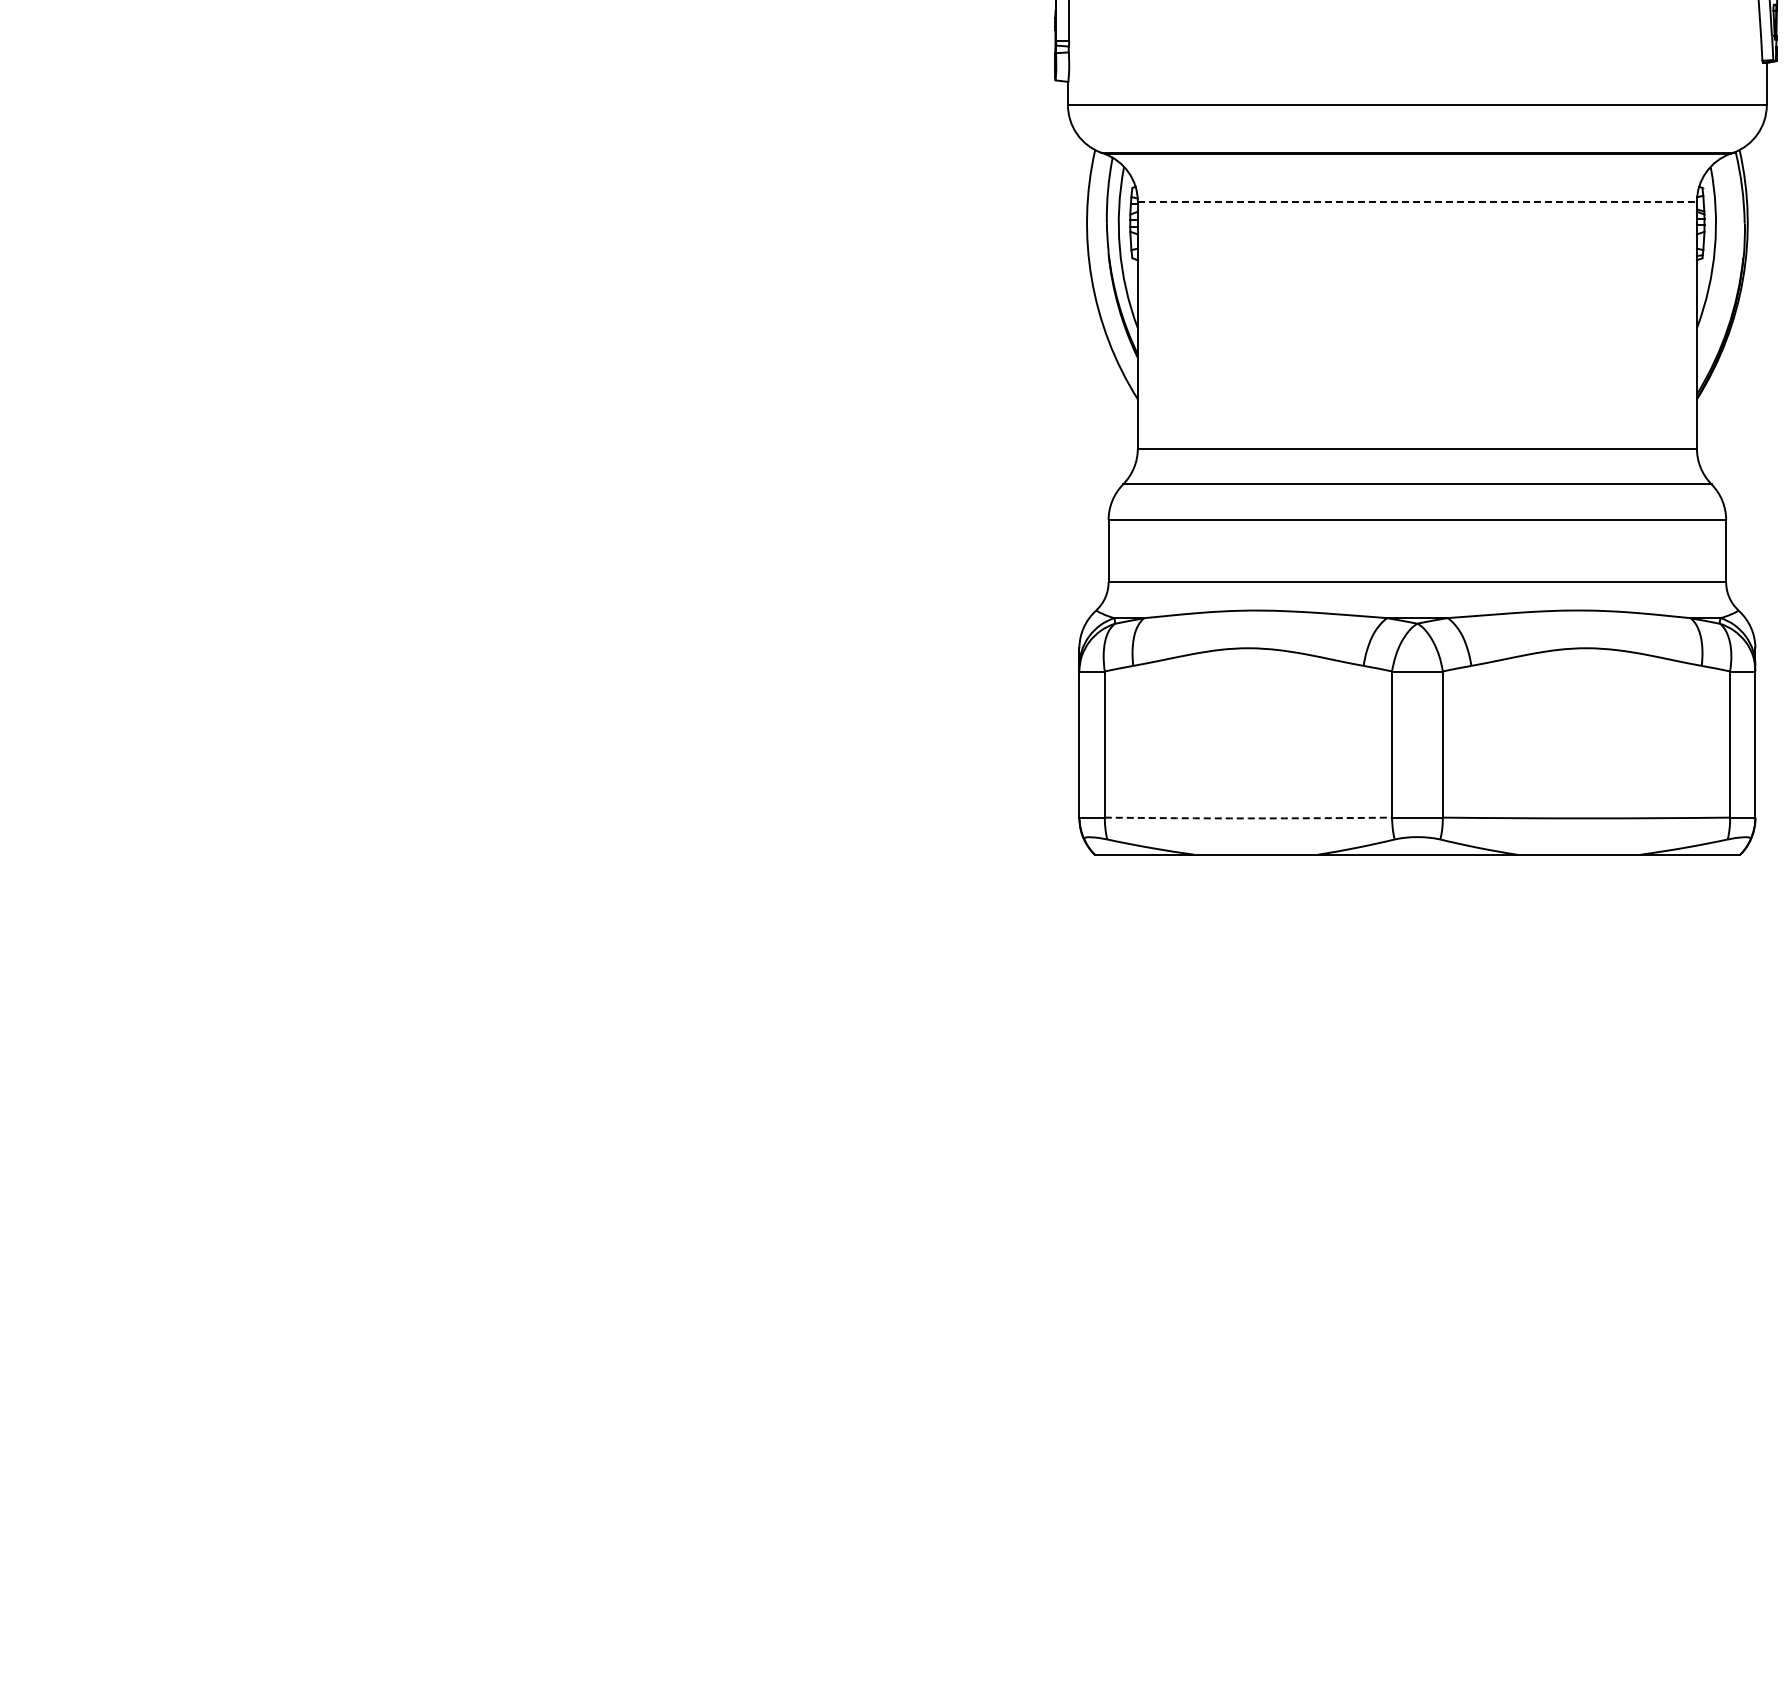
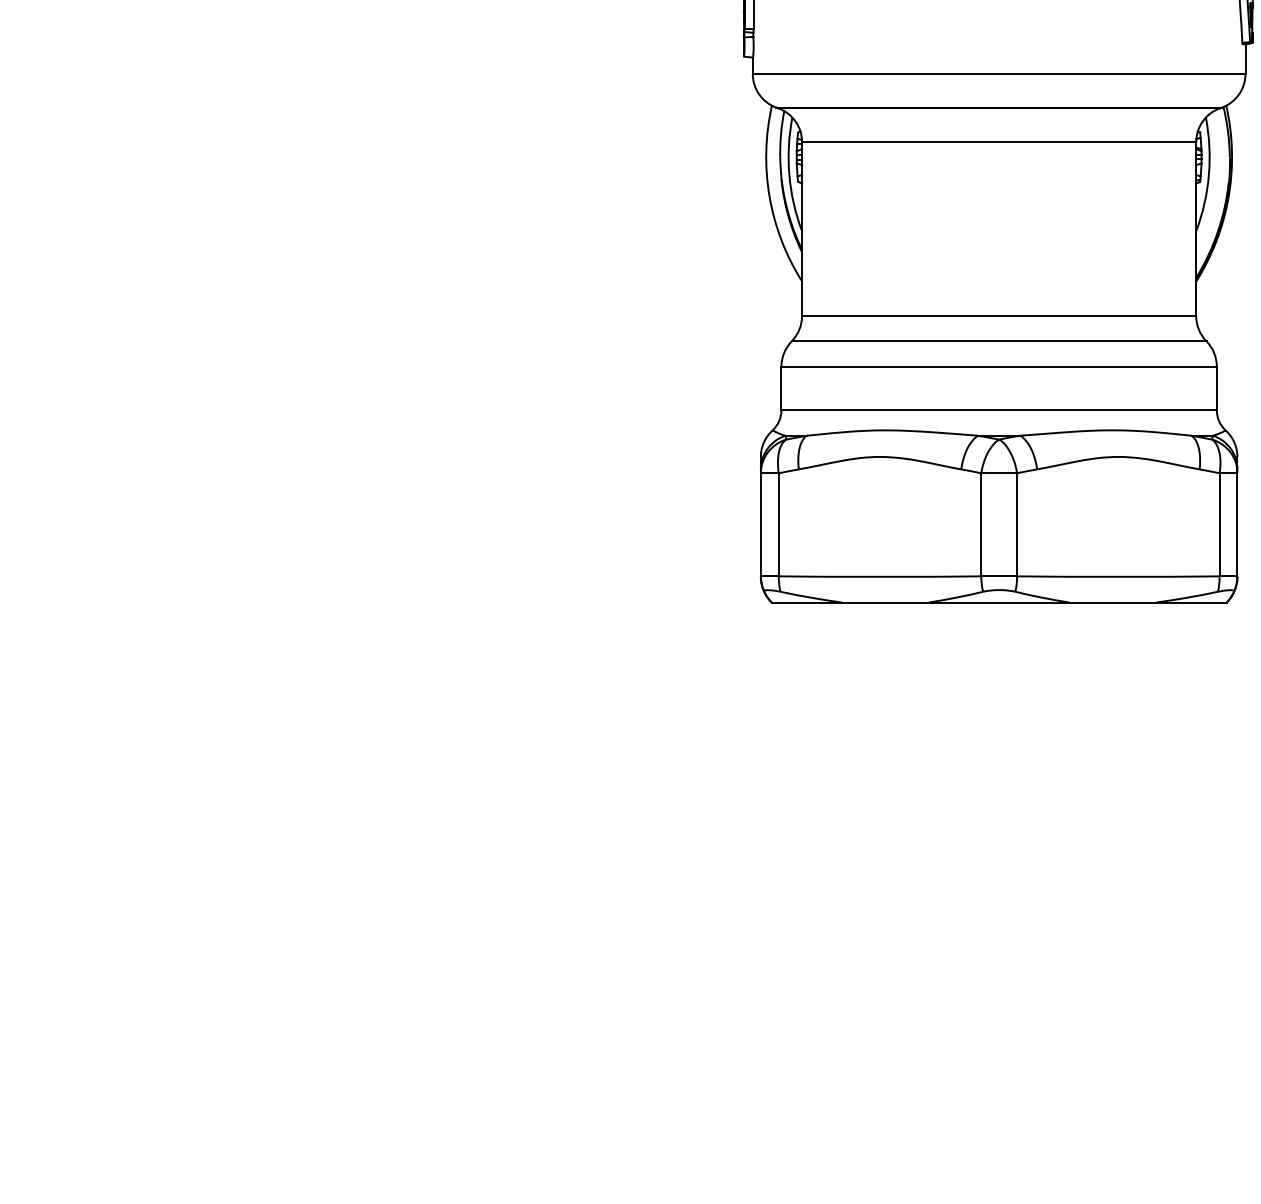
line: (1417, 201) -> (999, 141), dashed -> solid
arc: (1248, 818) -> (880, 576), dashed -> solid

